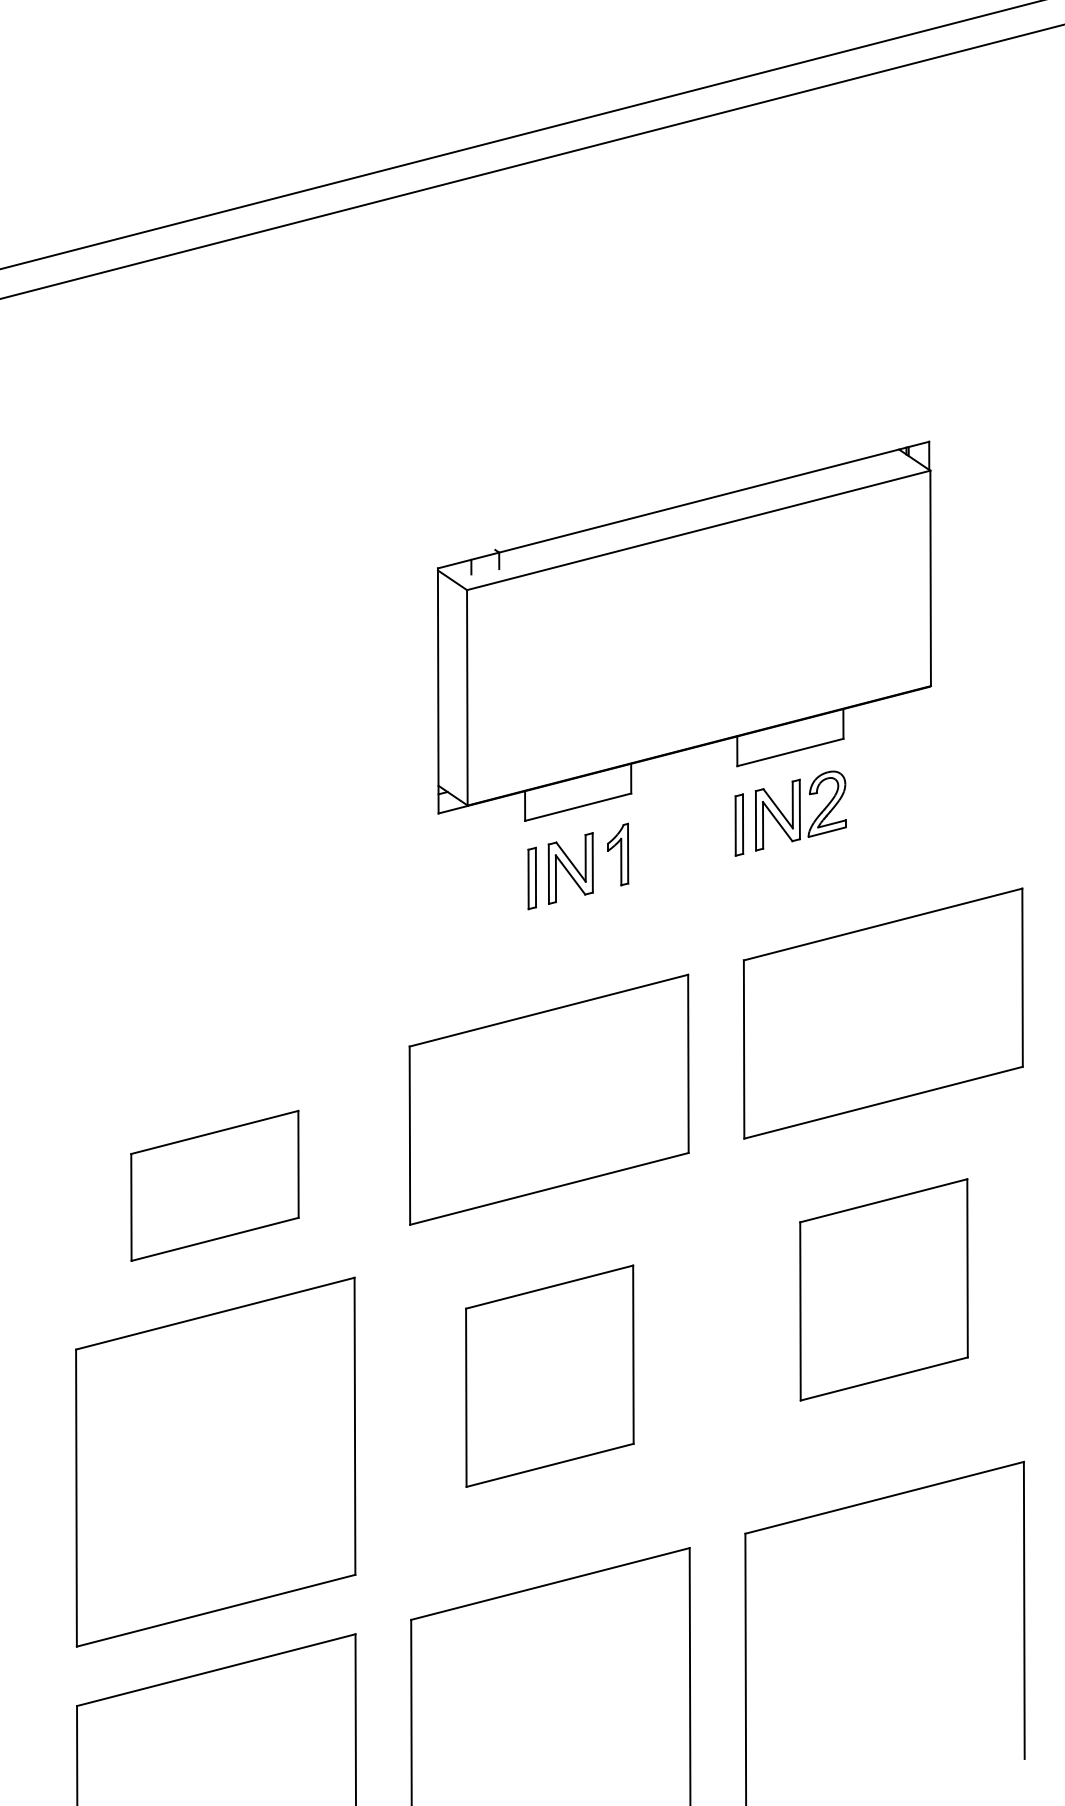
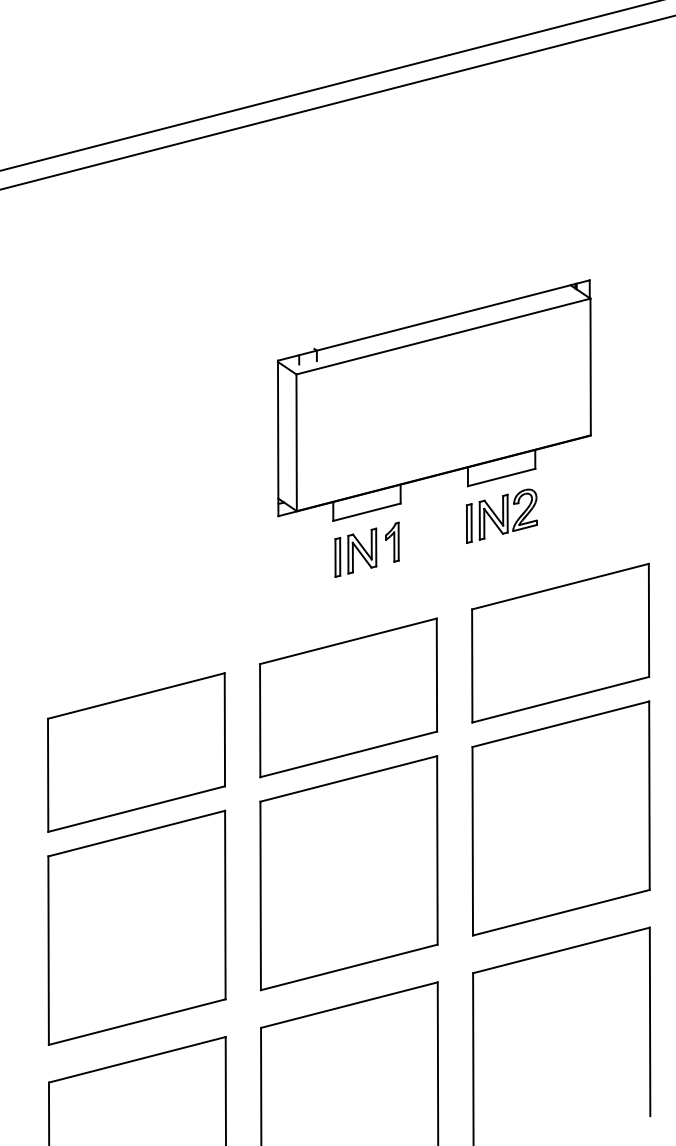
part: (214, 1185) -> (136, 752), size x1.67
part: (883, 1289) -> (560, 818), size x1.67
part: (549, 1376) -> (348, 873), size x1.67

